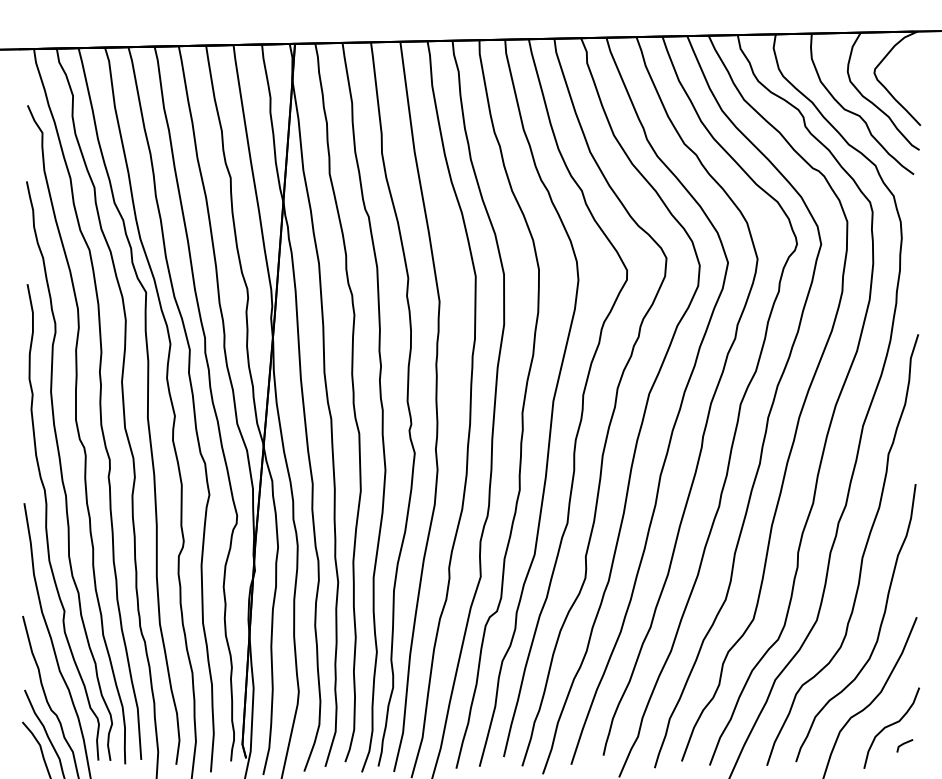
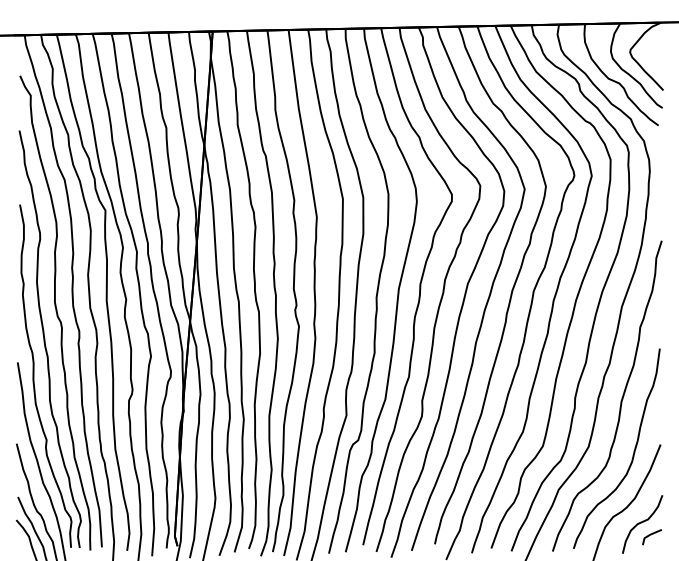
part: (904, 745) -> (651, 536), size x1.67

